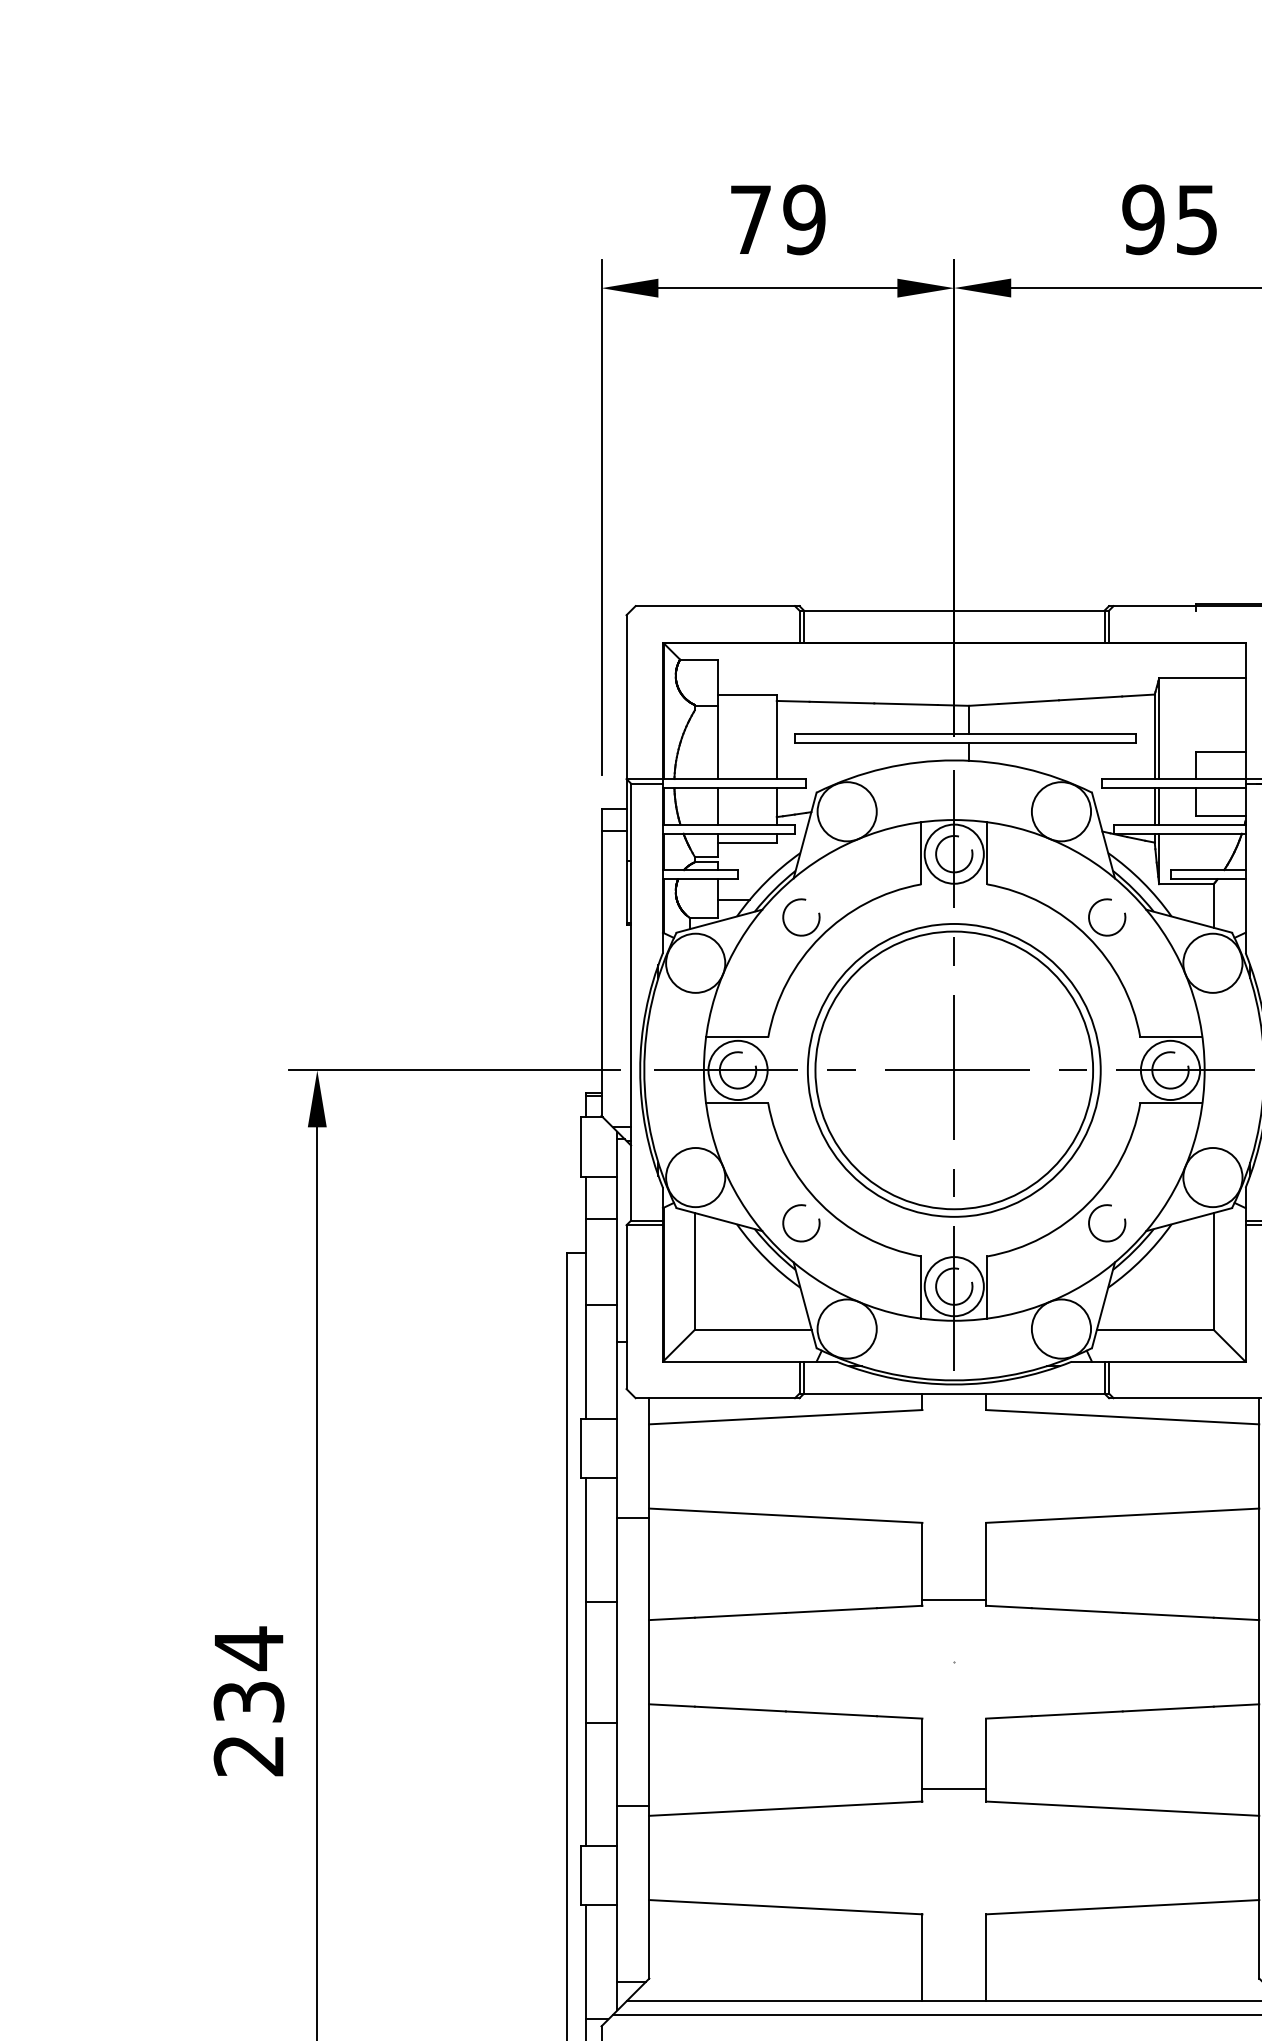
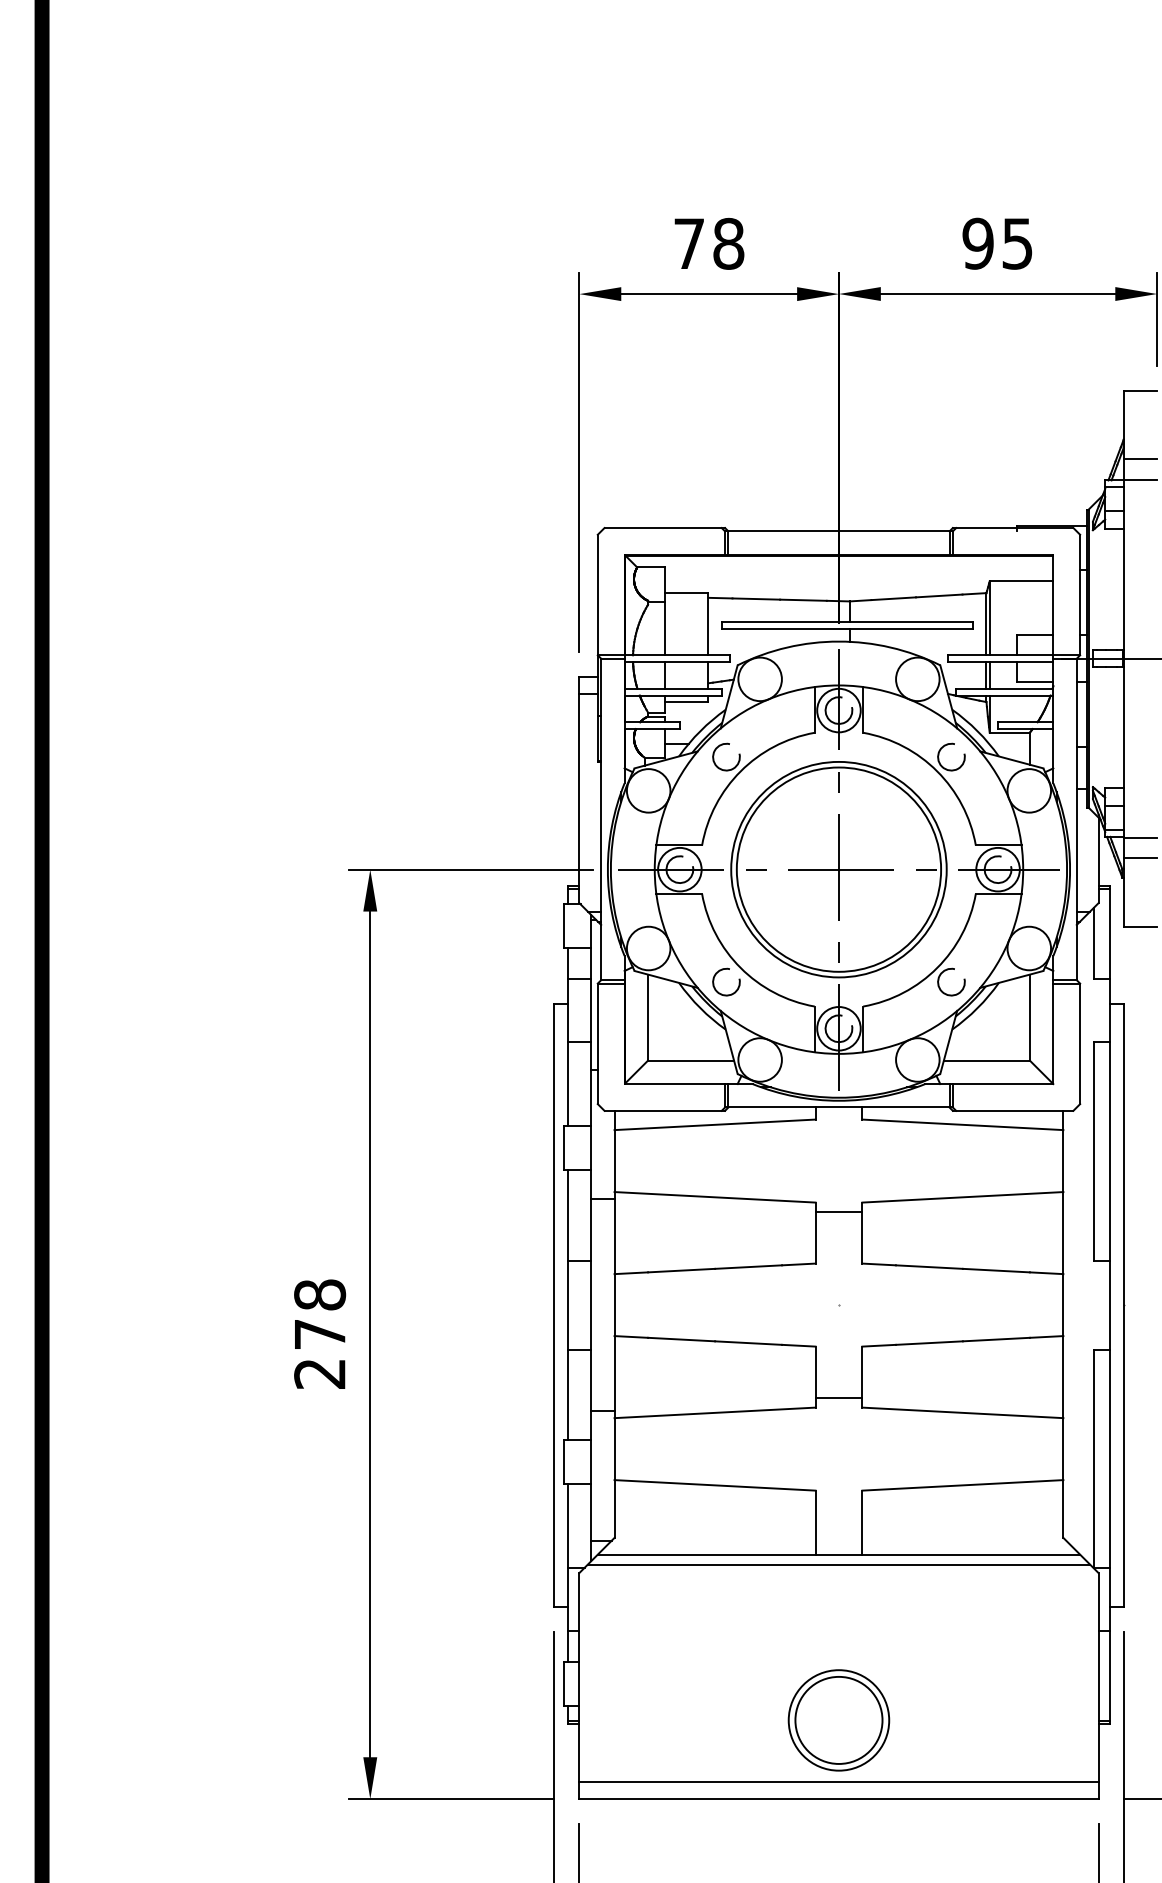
text: (804, 219) -> (728, 243), 79 -> 78
line: (953, 1600) -> (838, 1212), moved
text: (249, 1673) -> (320, 1313), 234 -> 278

